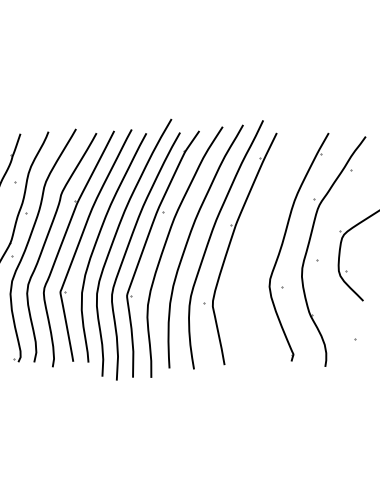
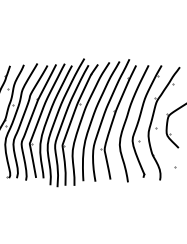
curve: (259, 242) -> (127, 119), added

